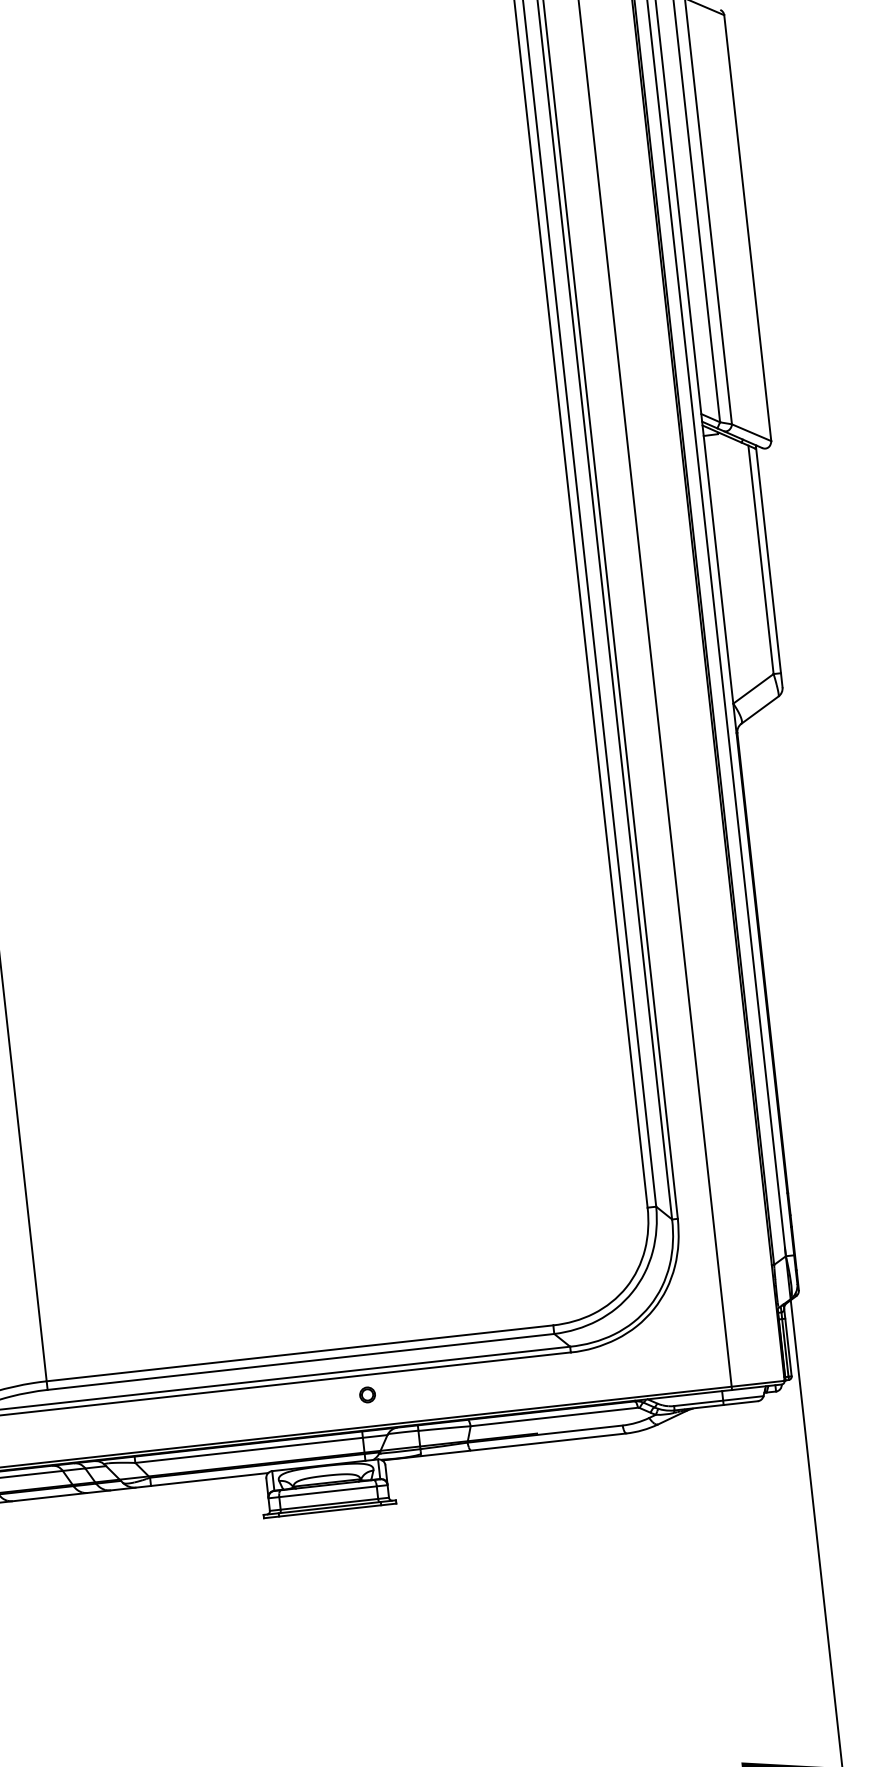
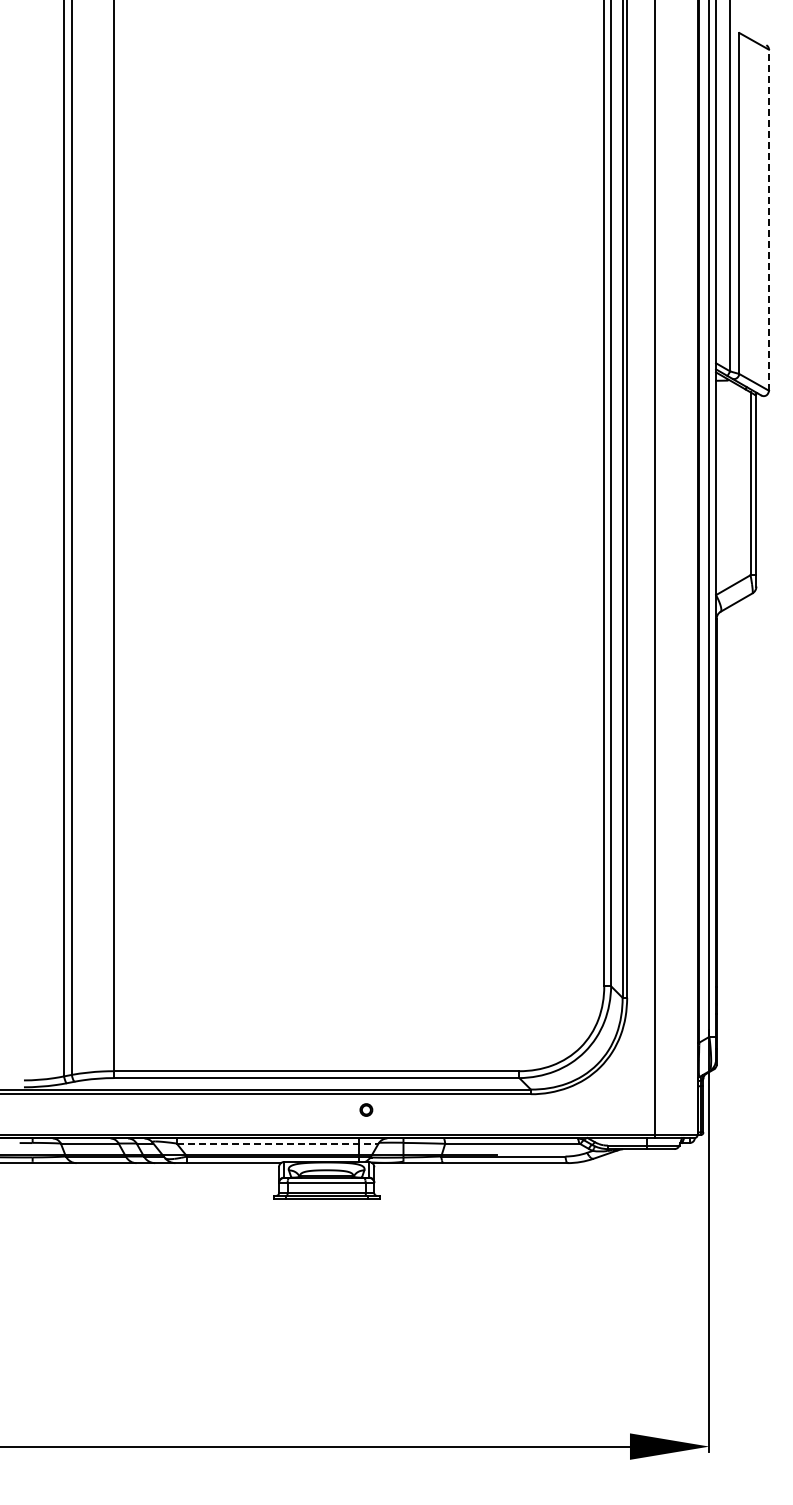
line: (748, 228) -> (769, 220), solid -> dashed
line: (261, 1448) -> (277, 1143), solid -> dashed

